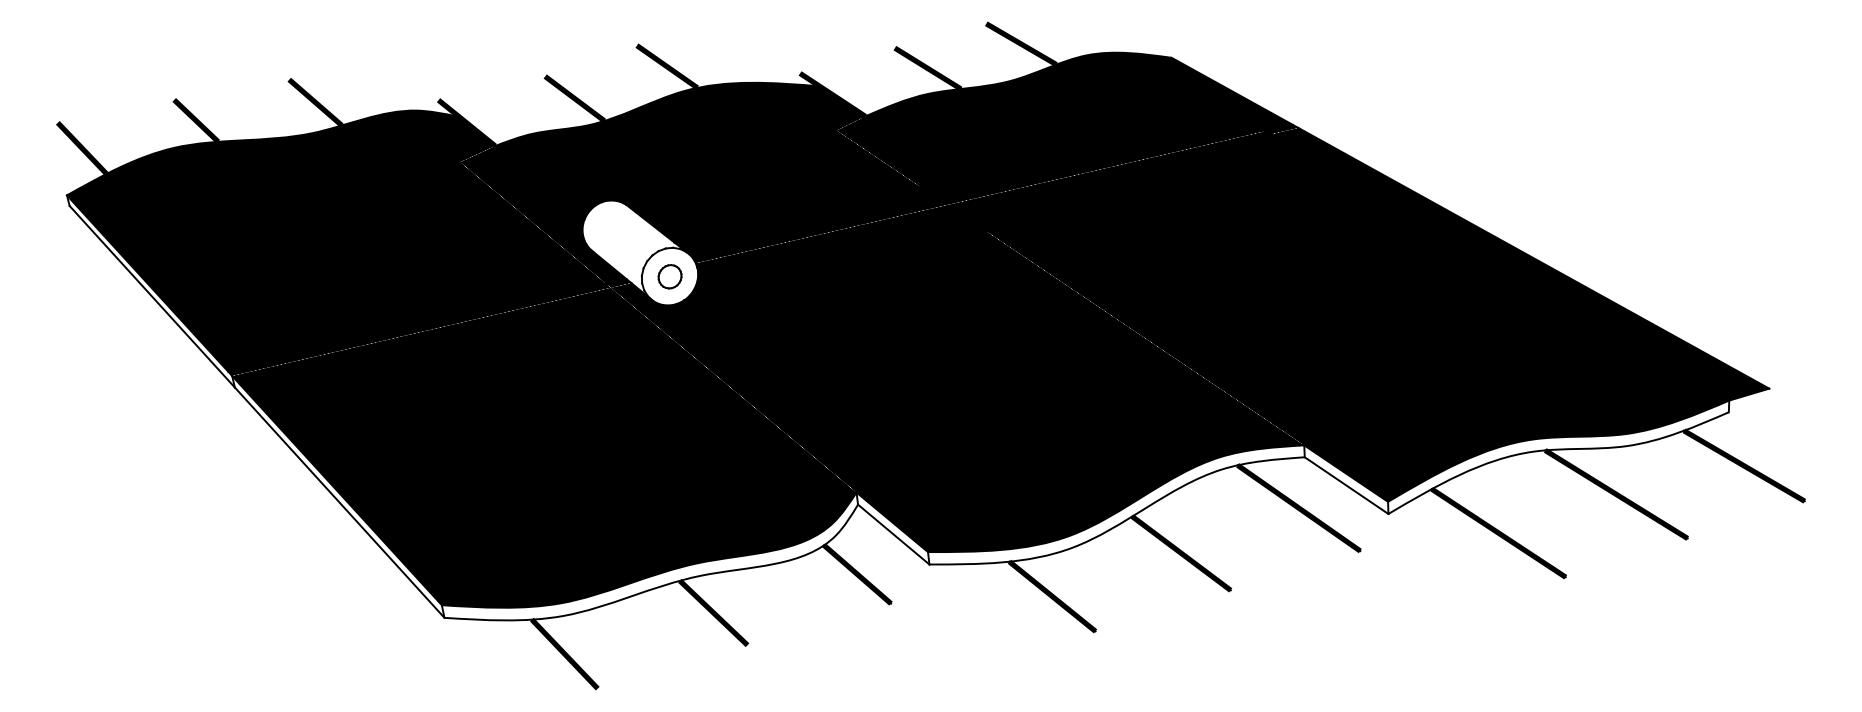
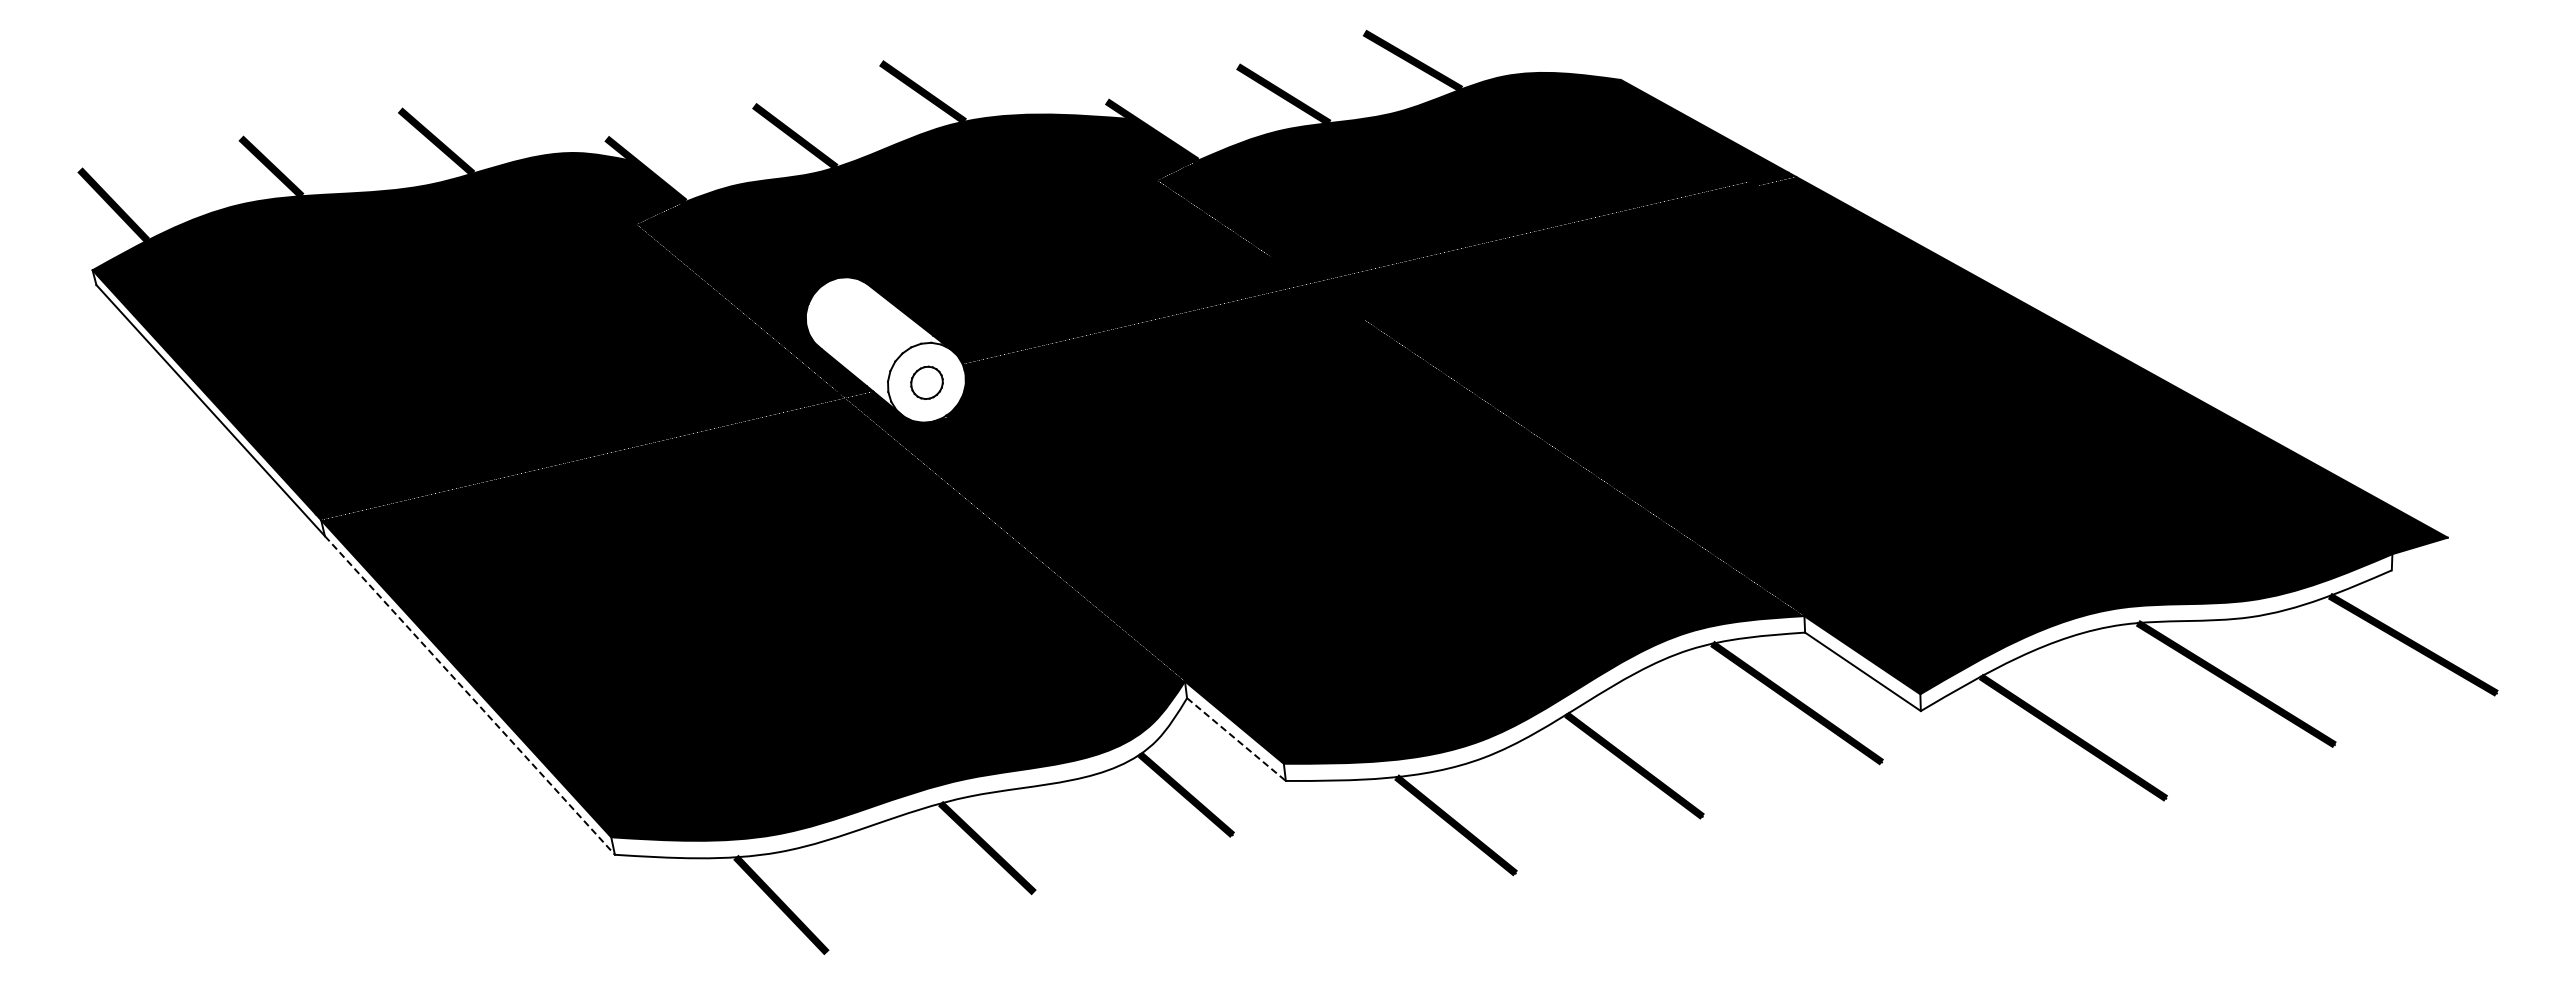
line: (340, 502) -> (470, 695), solid -> dashed
line: (893, 534) -> (1236, 739), solid -> dashed

